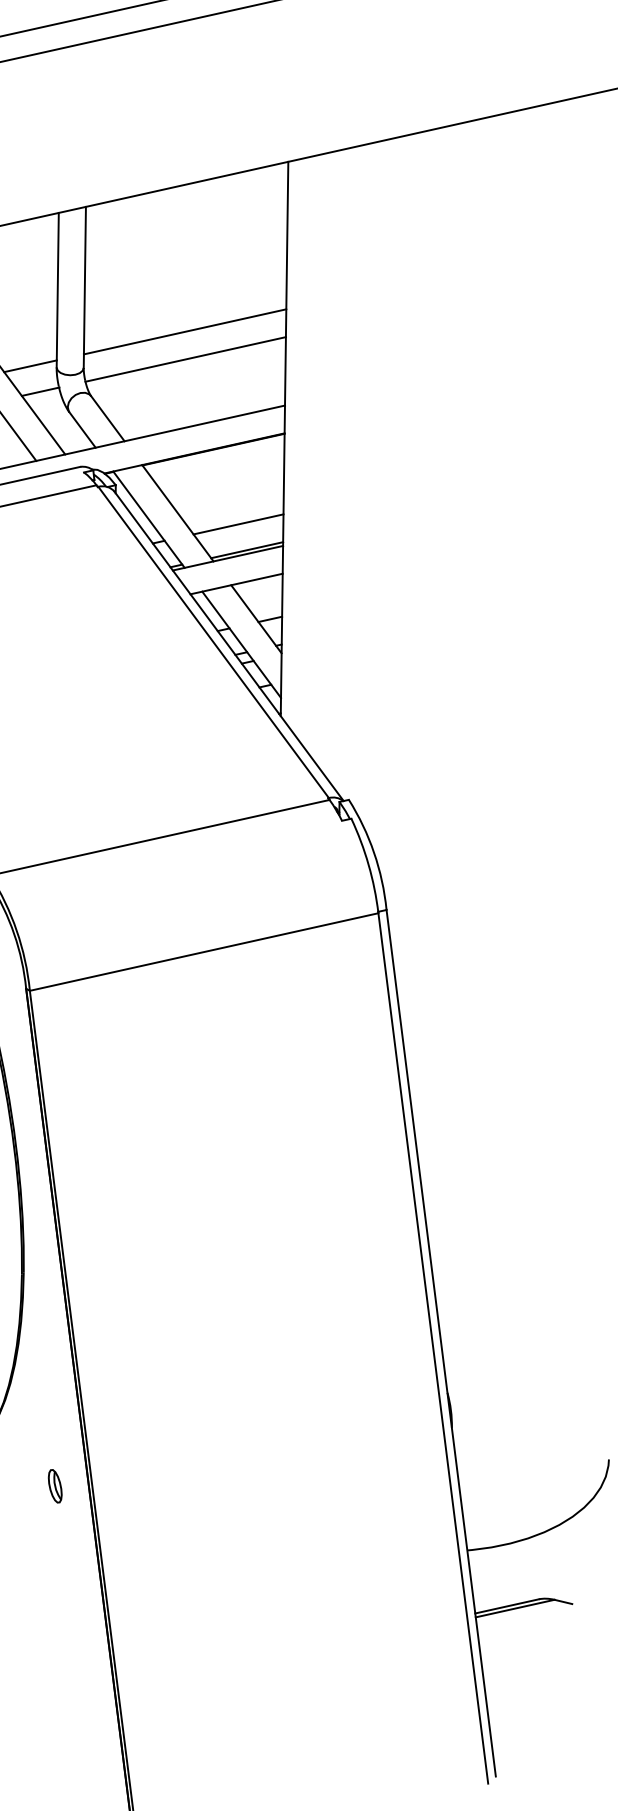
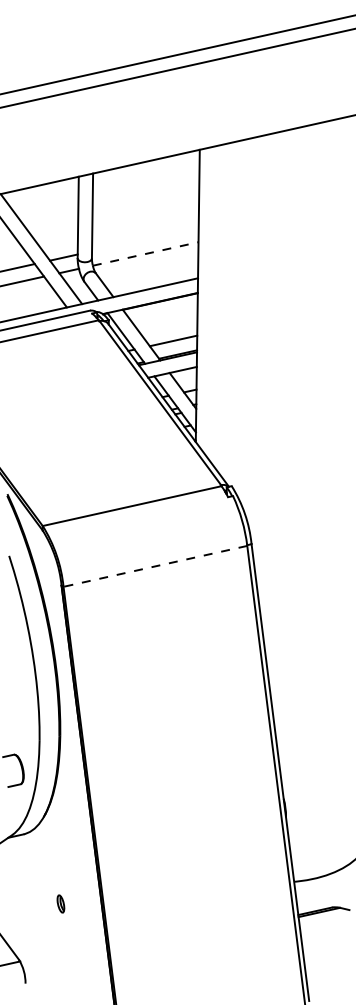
line: (185, 331) -> (145, 239), removed
line: (187, 358) -> (146, 253), solid -> dashed
line: (202, 952) -> (154, 566), solid -> dashed
part: (54, 1485) -> (60, 903), moved

